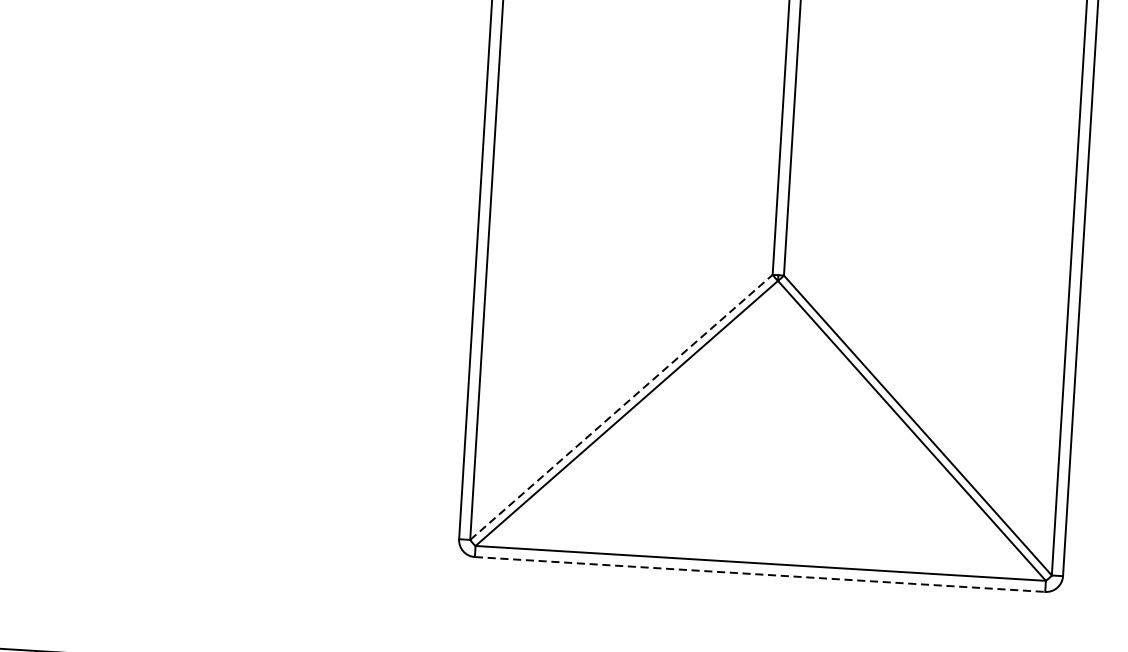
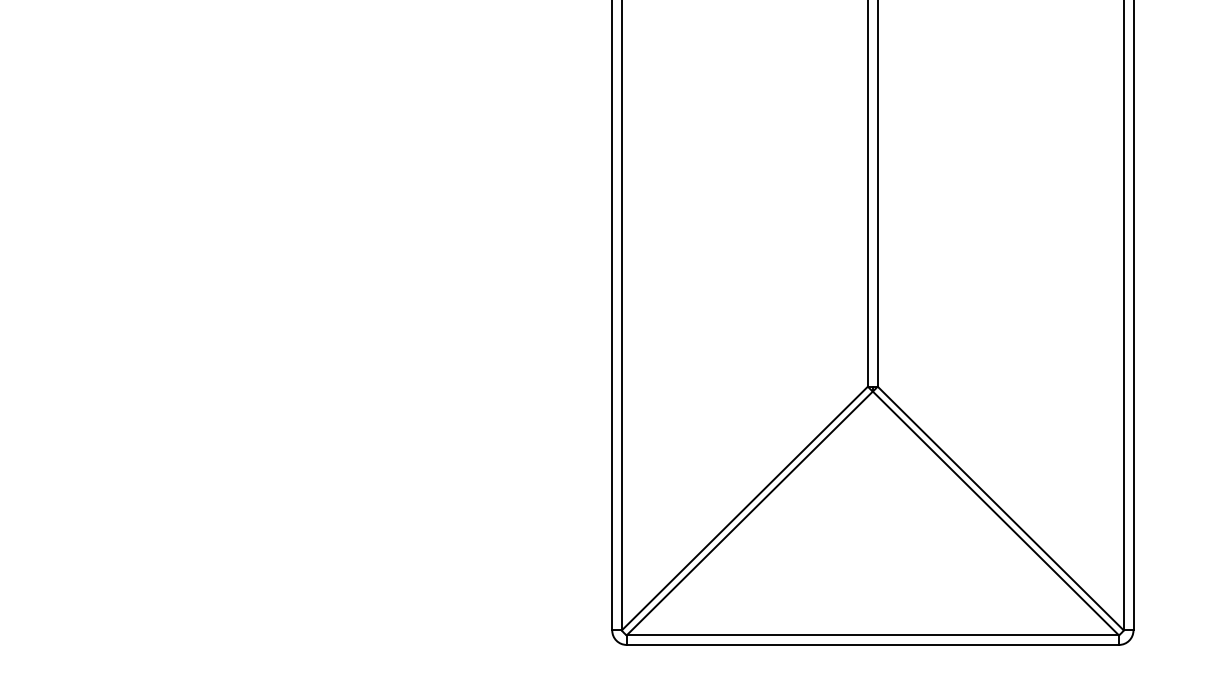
line: (622, 407) -> (745, 508), dashed -> solid
line: (760, 574) -> (873, 644), dashed -> solid

